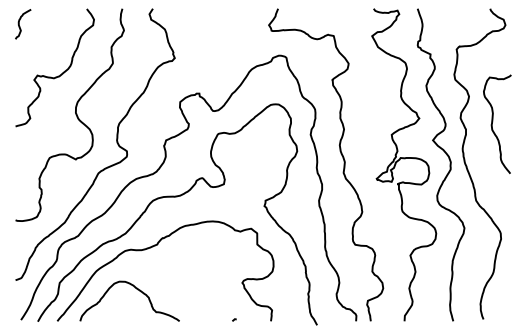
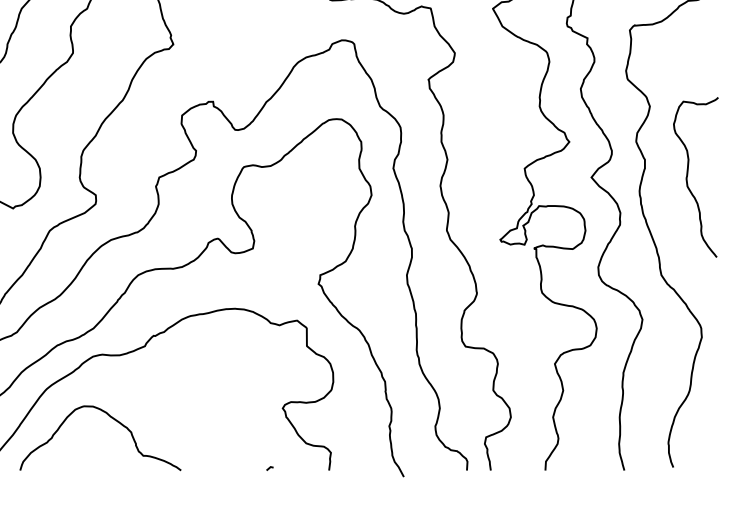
curve: (493, 121) -> (689, 172), moved

